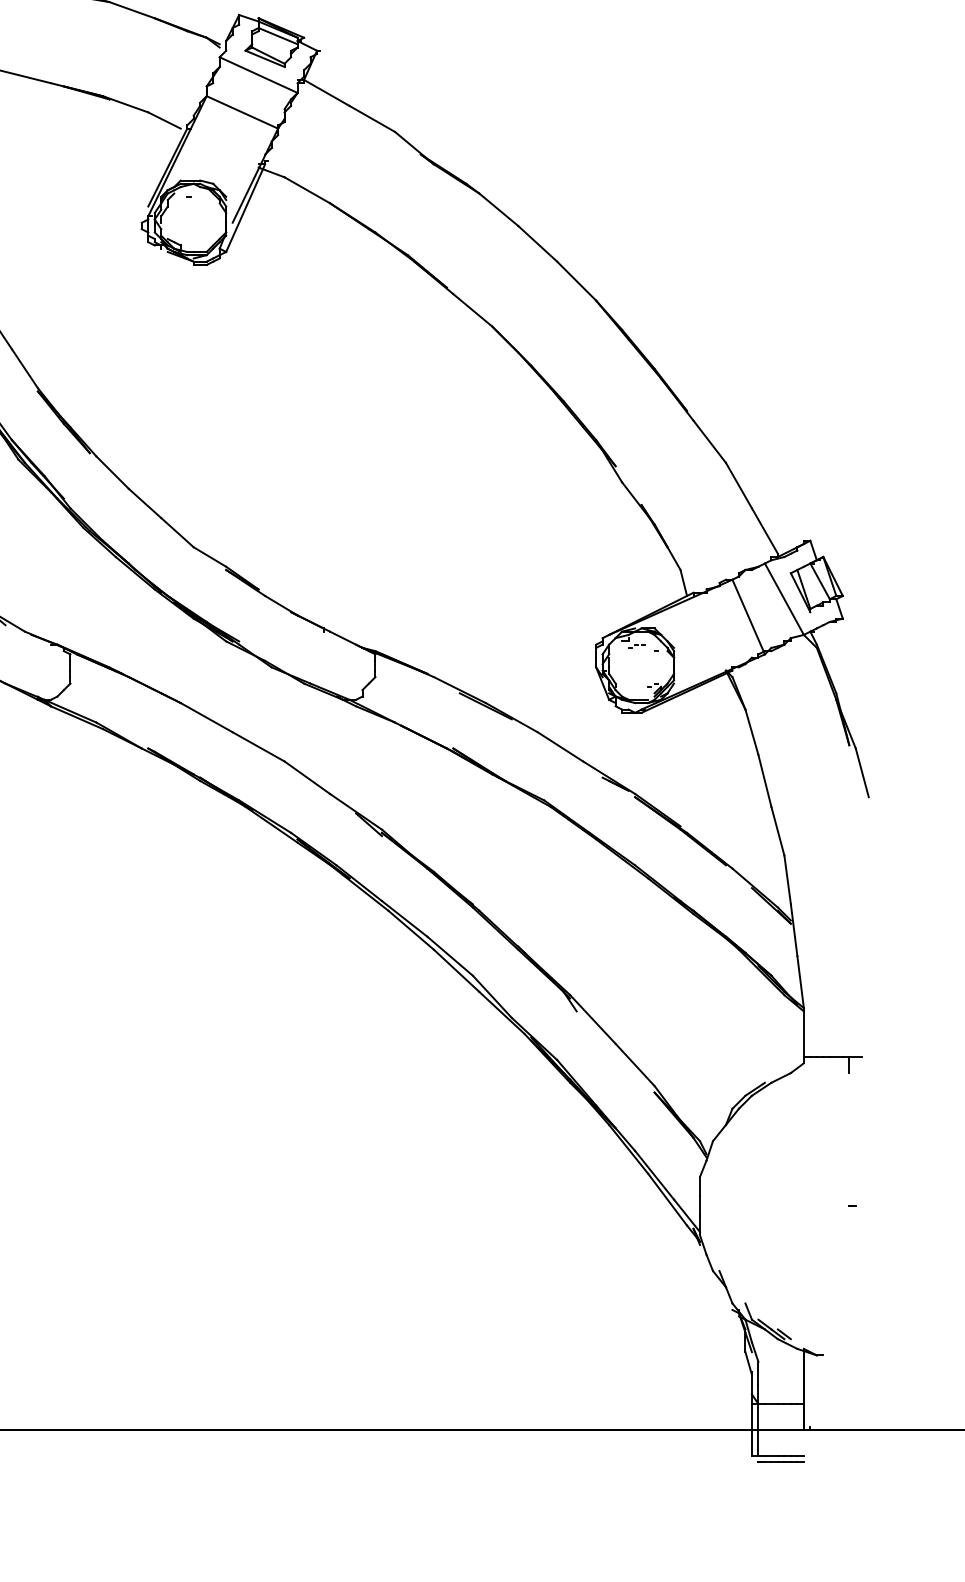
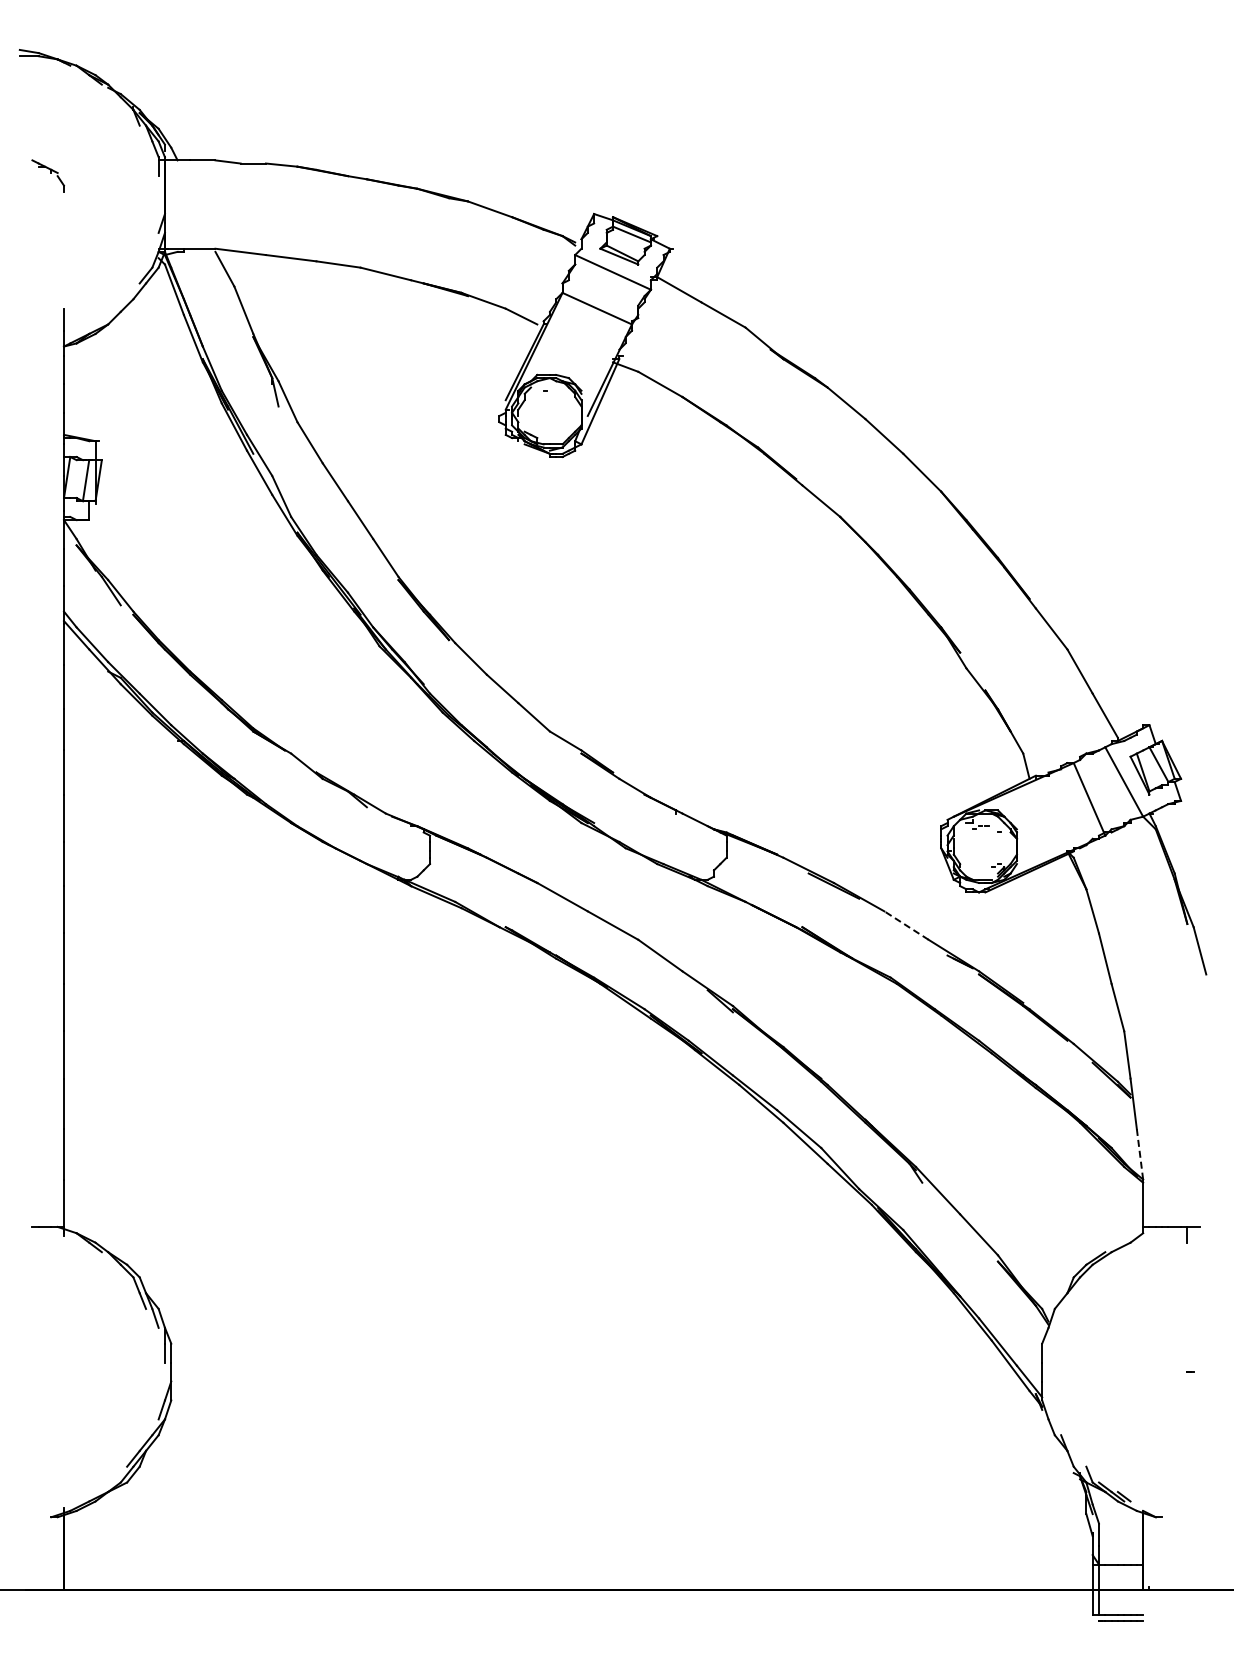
line: (560, 746) -> (906, 925), solid -> dashed
line: (800, 981) -> (1139, 1153), solid -> dashed

